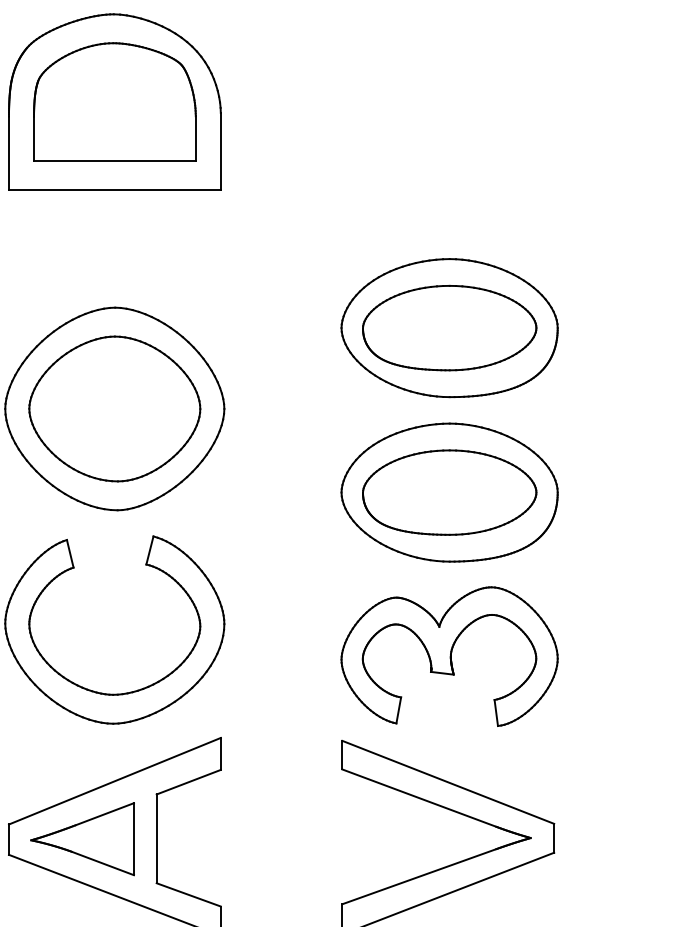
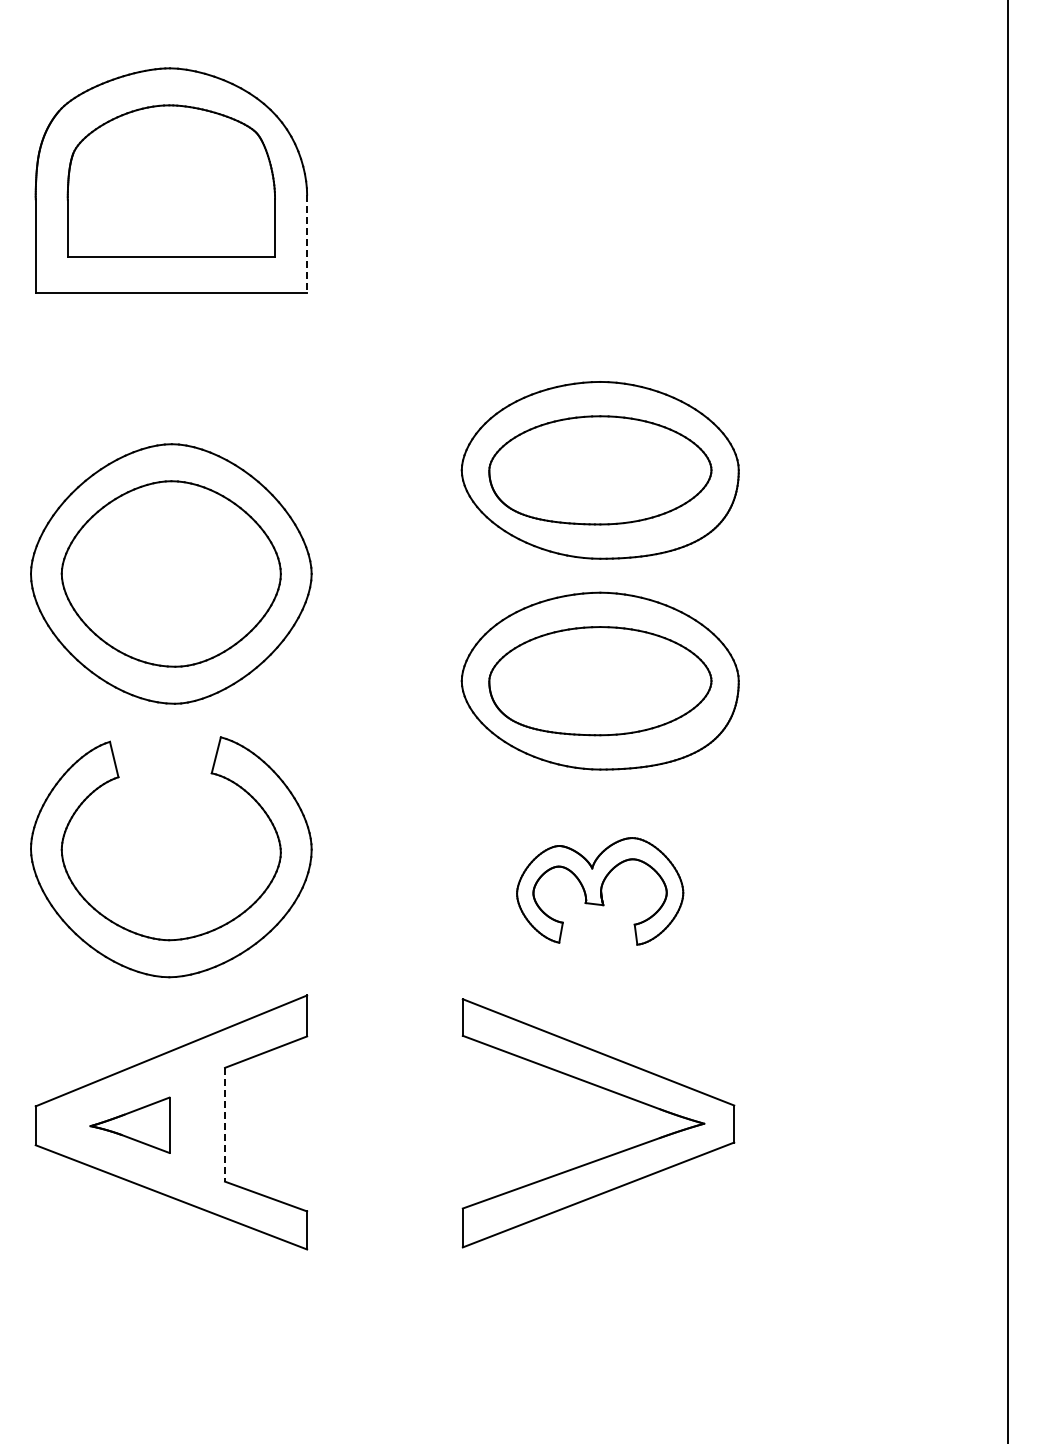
line: (221, 151) -> (307, 244), solid -> dashed
part: (449, 656) -> (599, 891), size x0.6
line: (157, 838) -> (225, 1124), solid -> dashed
part: (82, 839) -> (129, 1125), size x0.6

